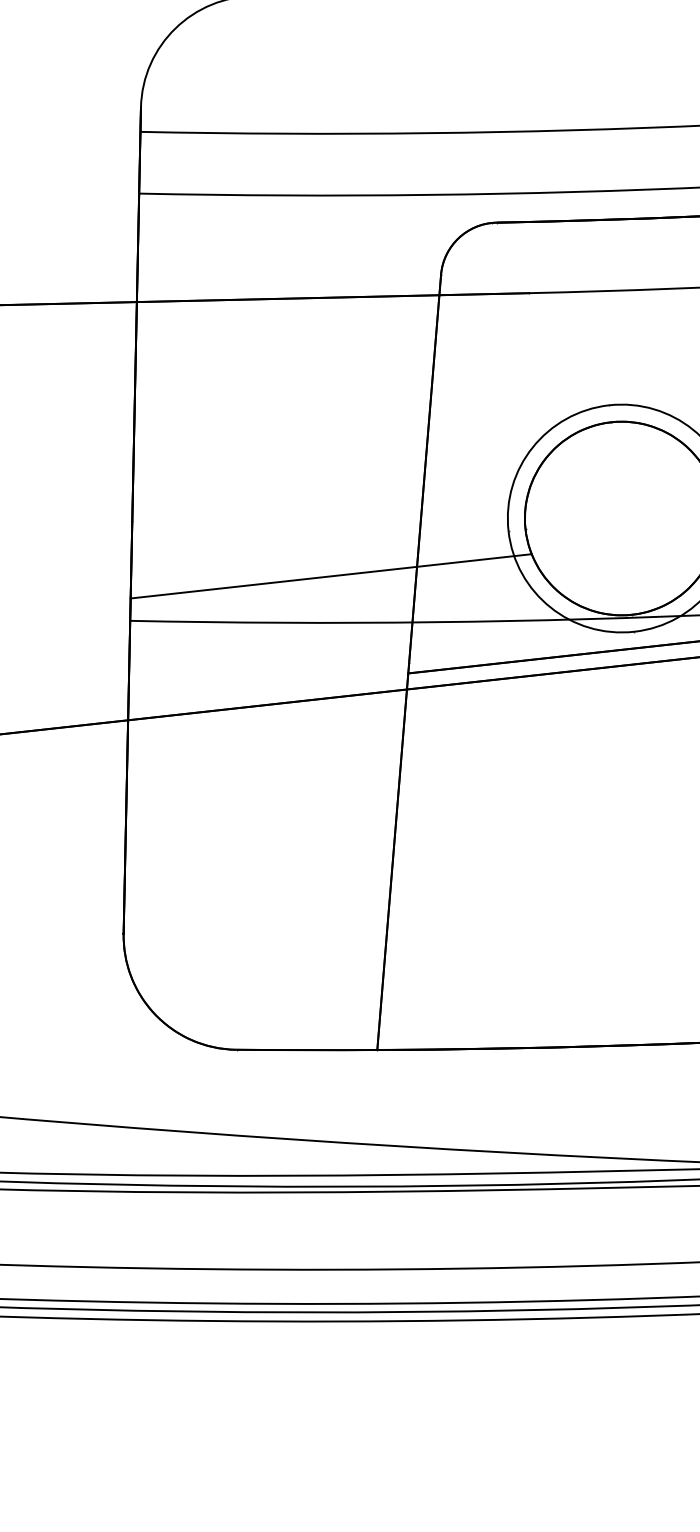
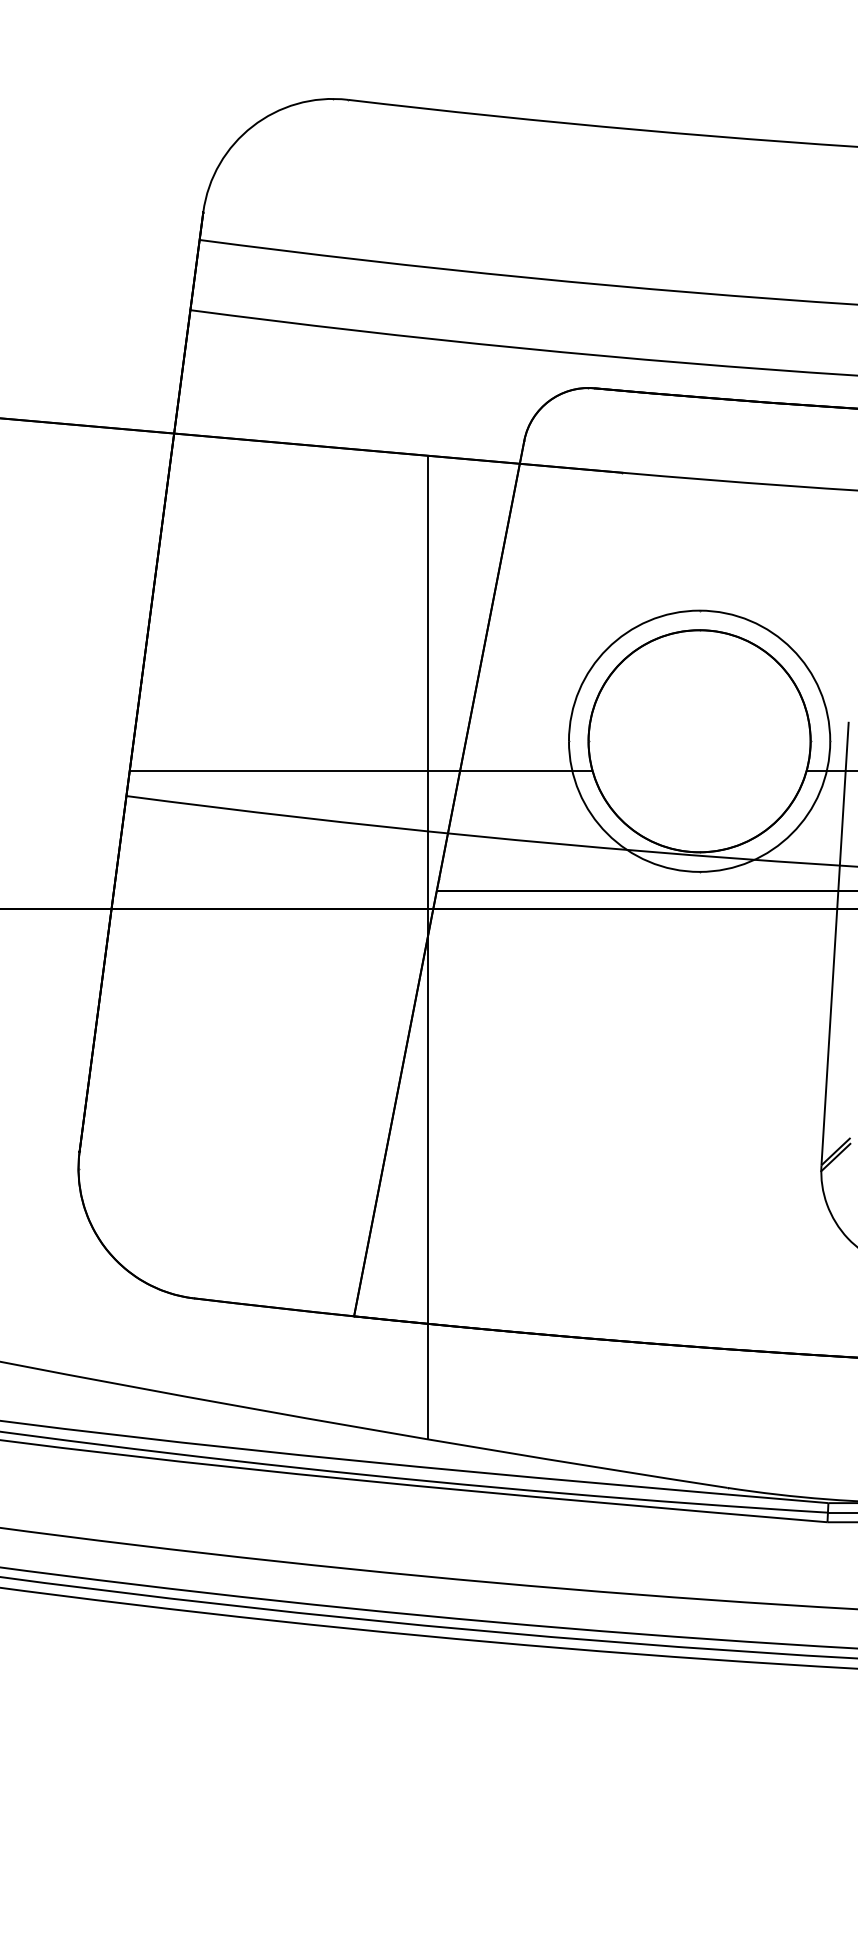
line: (406, 723) -> (428, 947), added

